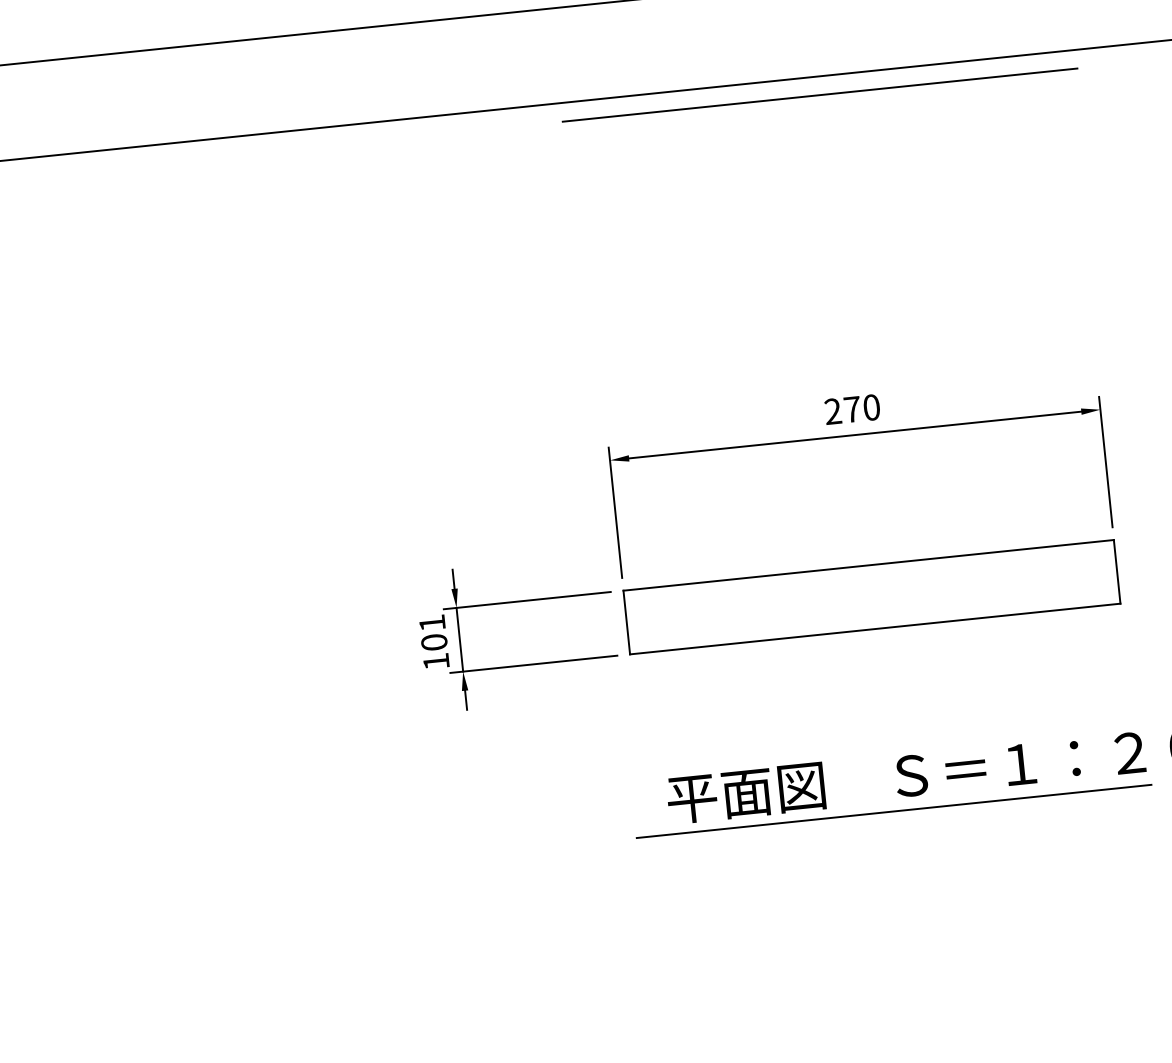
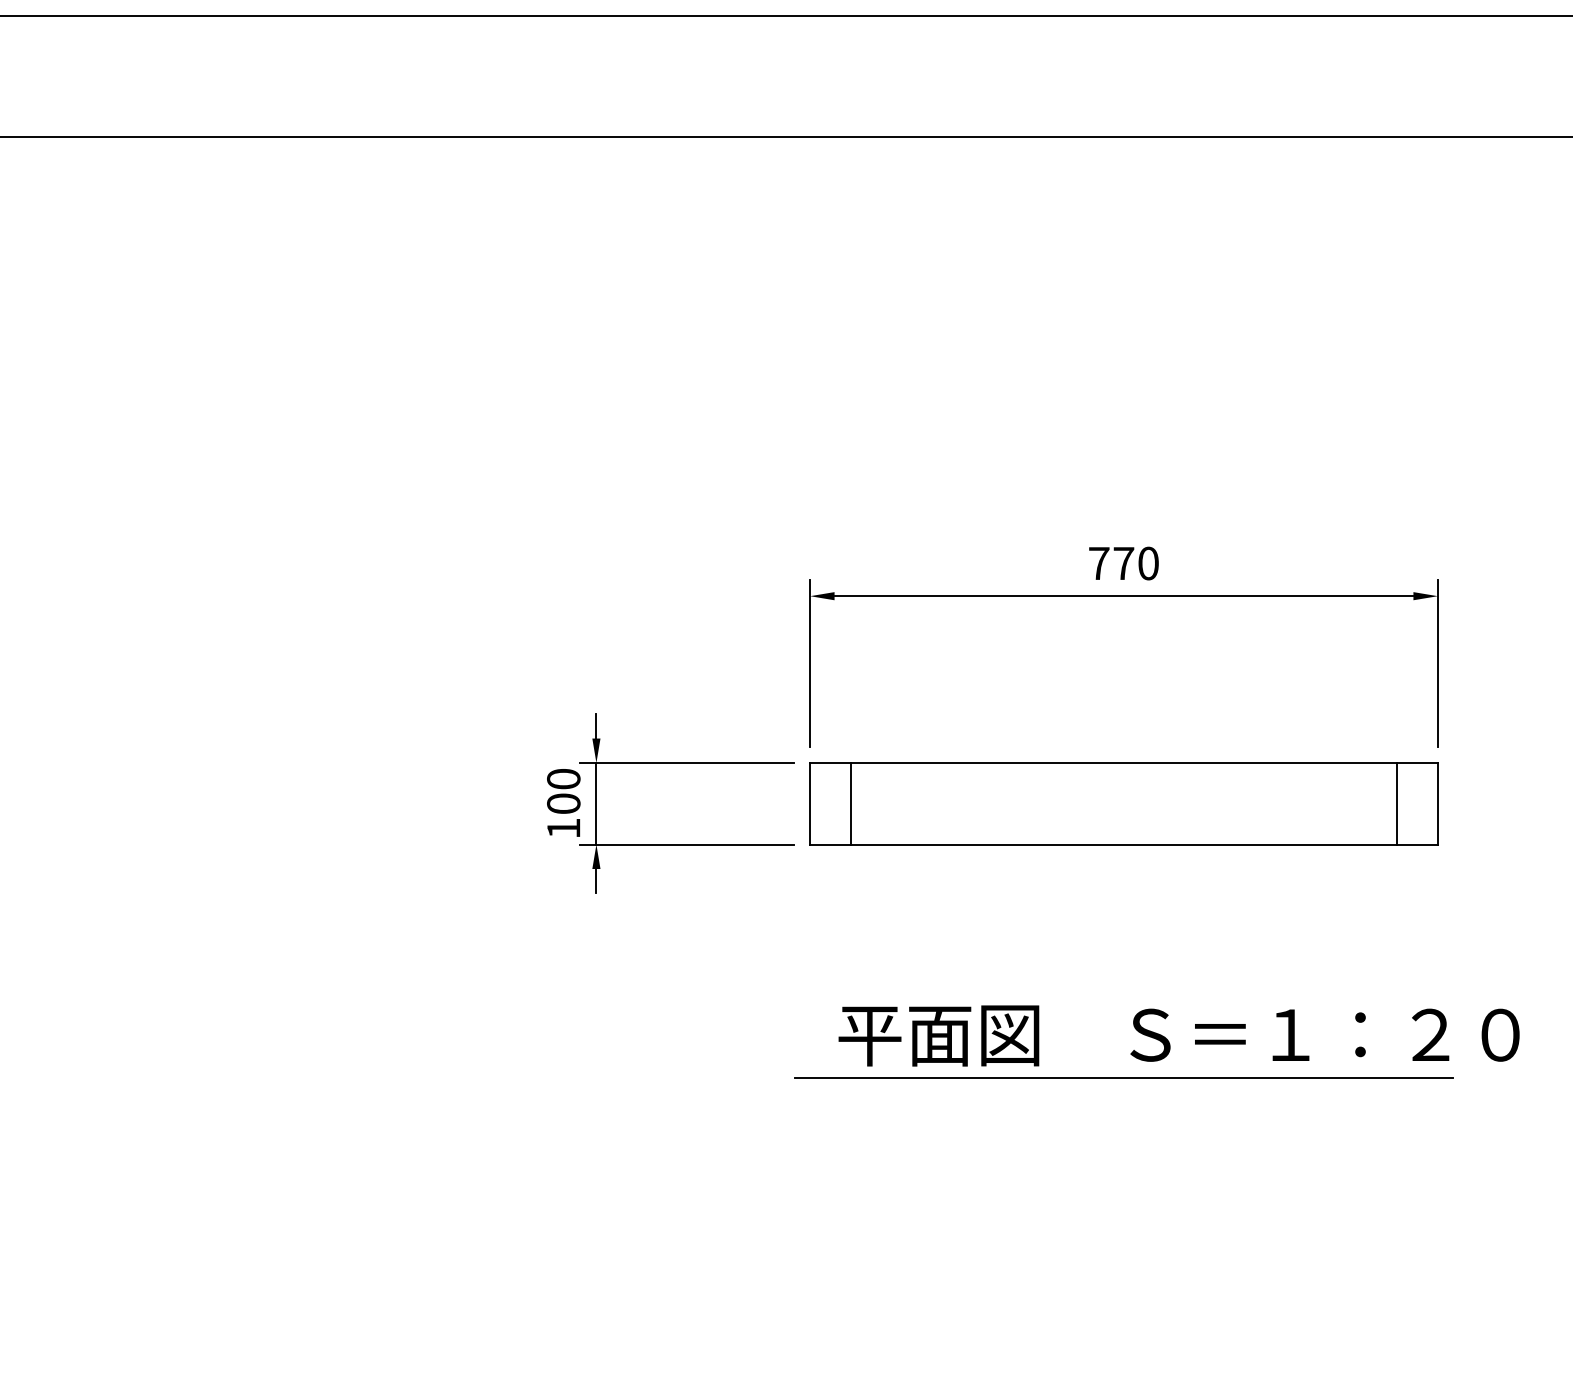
line: (819, 94) -> (1123, 160), removed
text: (833, 410) -> (1099, 562), 270 -> 770
line: (1085, 574) -> (1397, 803), added
line: (658, 619) -> (850, 803), added
text: (432, 623) -> (563, 779), 101 -> 100

